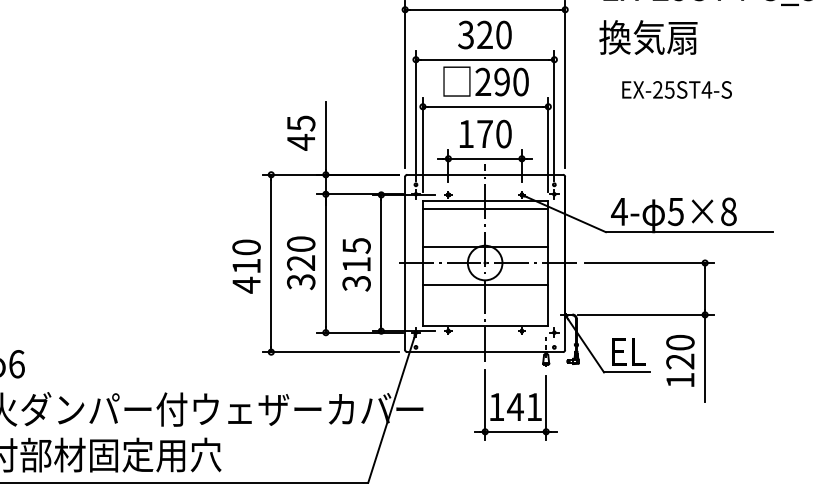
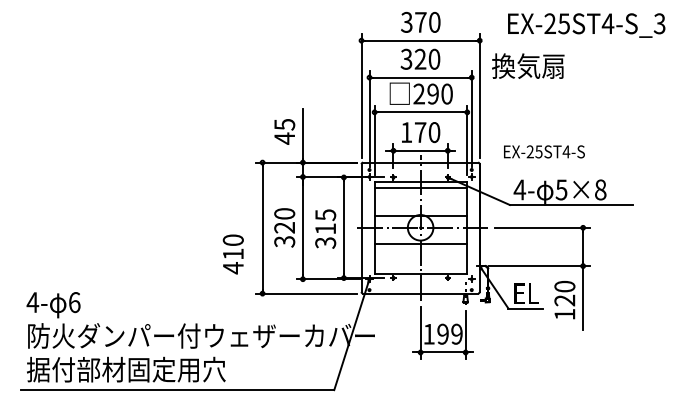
text: (648, 36) -> (528, 65), moved
text: (677, 89) -> (544, 151), moved
text: (245, 266) -> (232, 254), moved
text: (524, 406) -> (449, 333), 141 -> 199

